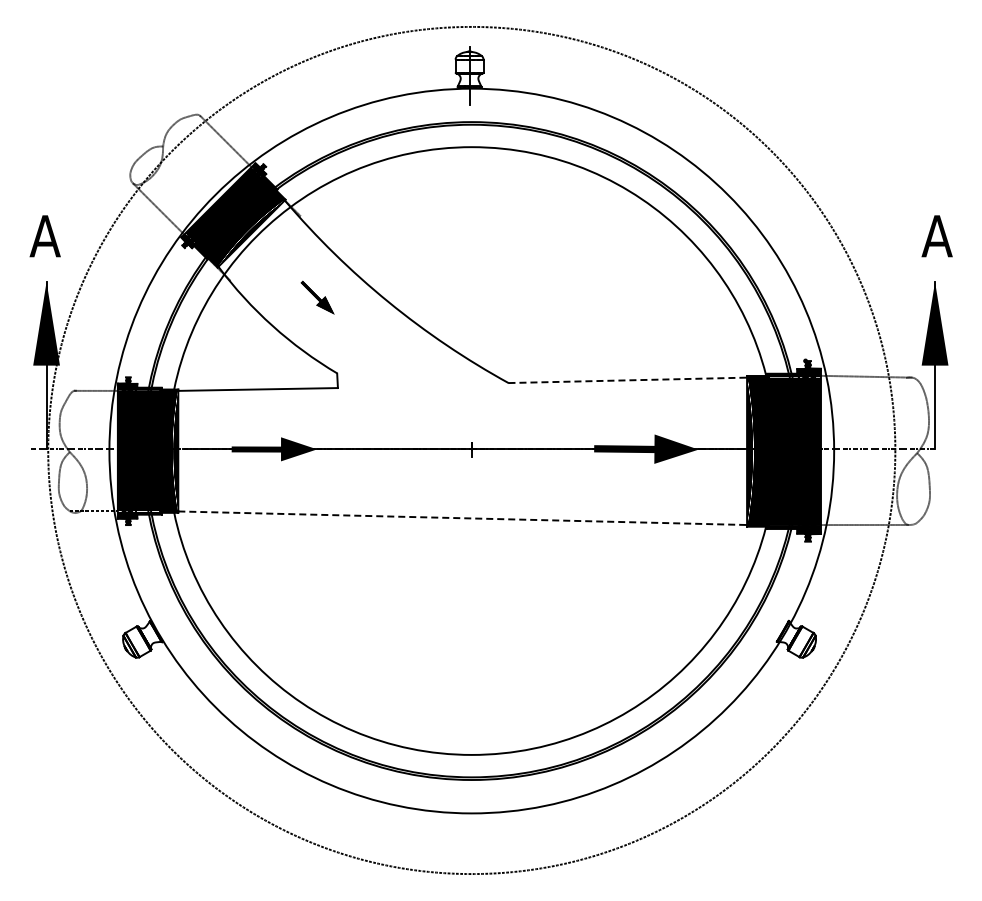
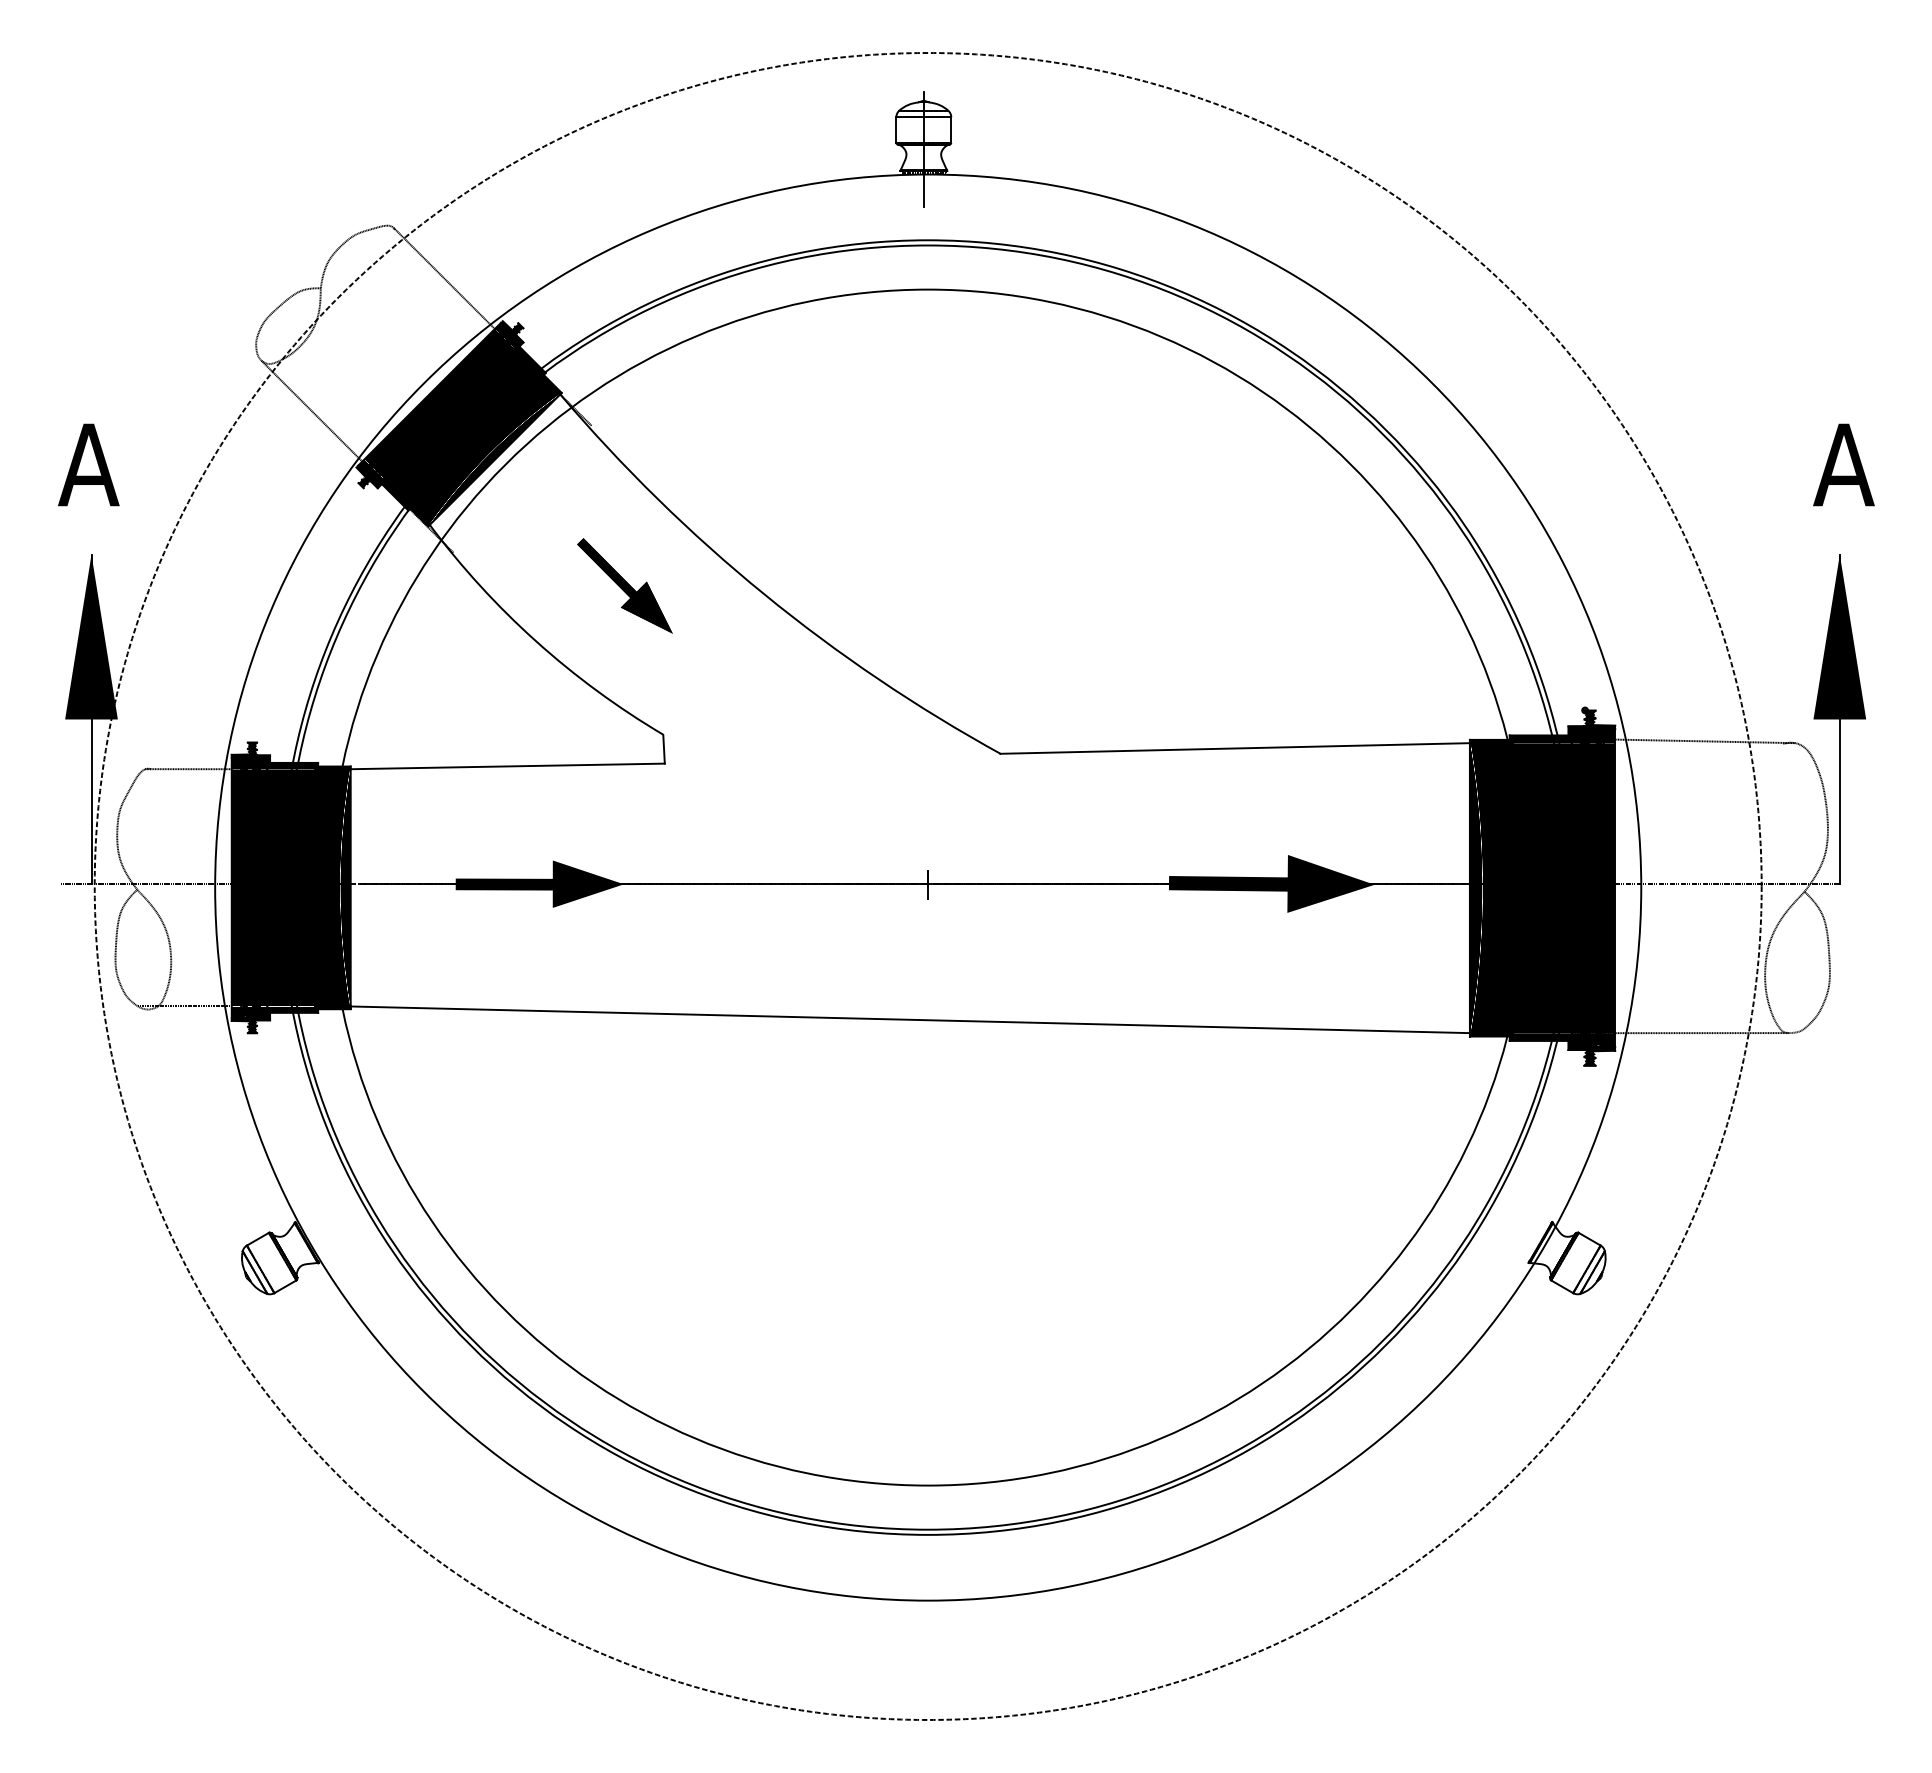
part: (317, 297) -> (624, 585), size x1.43
line: (628, 380) -> (1236, 748), dashed -> solid
line: (463, 518) -> (911, 1020), dashed -> solid

